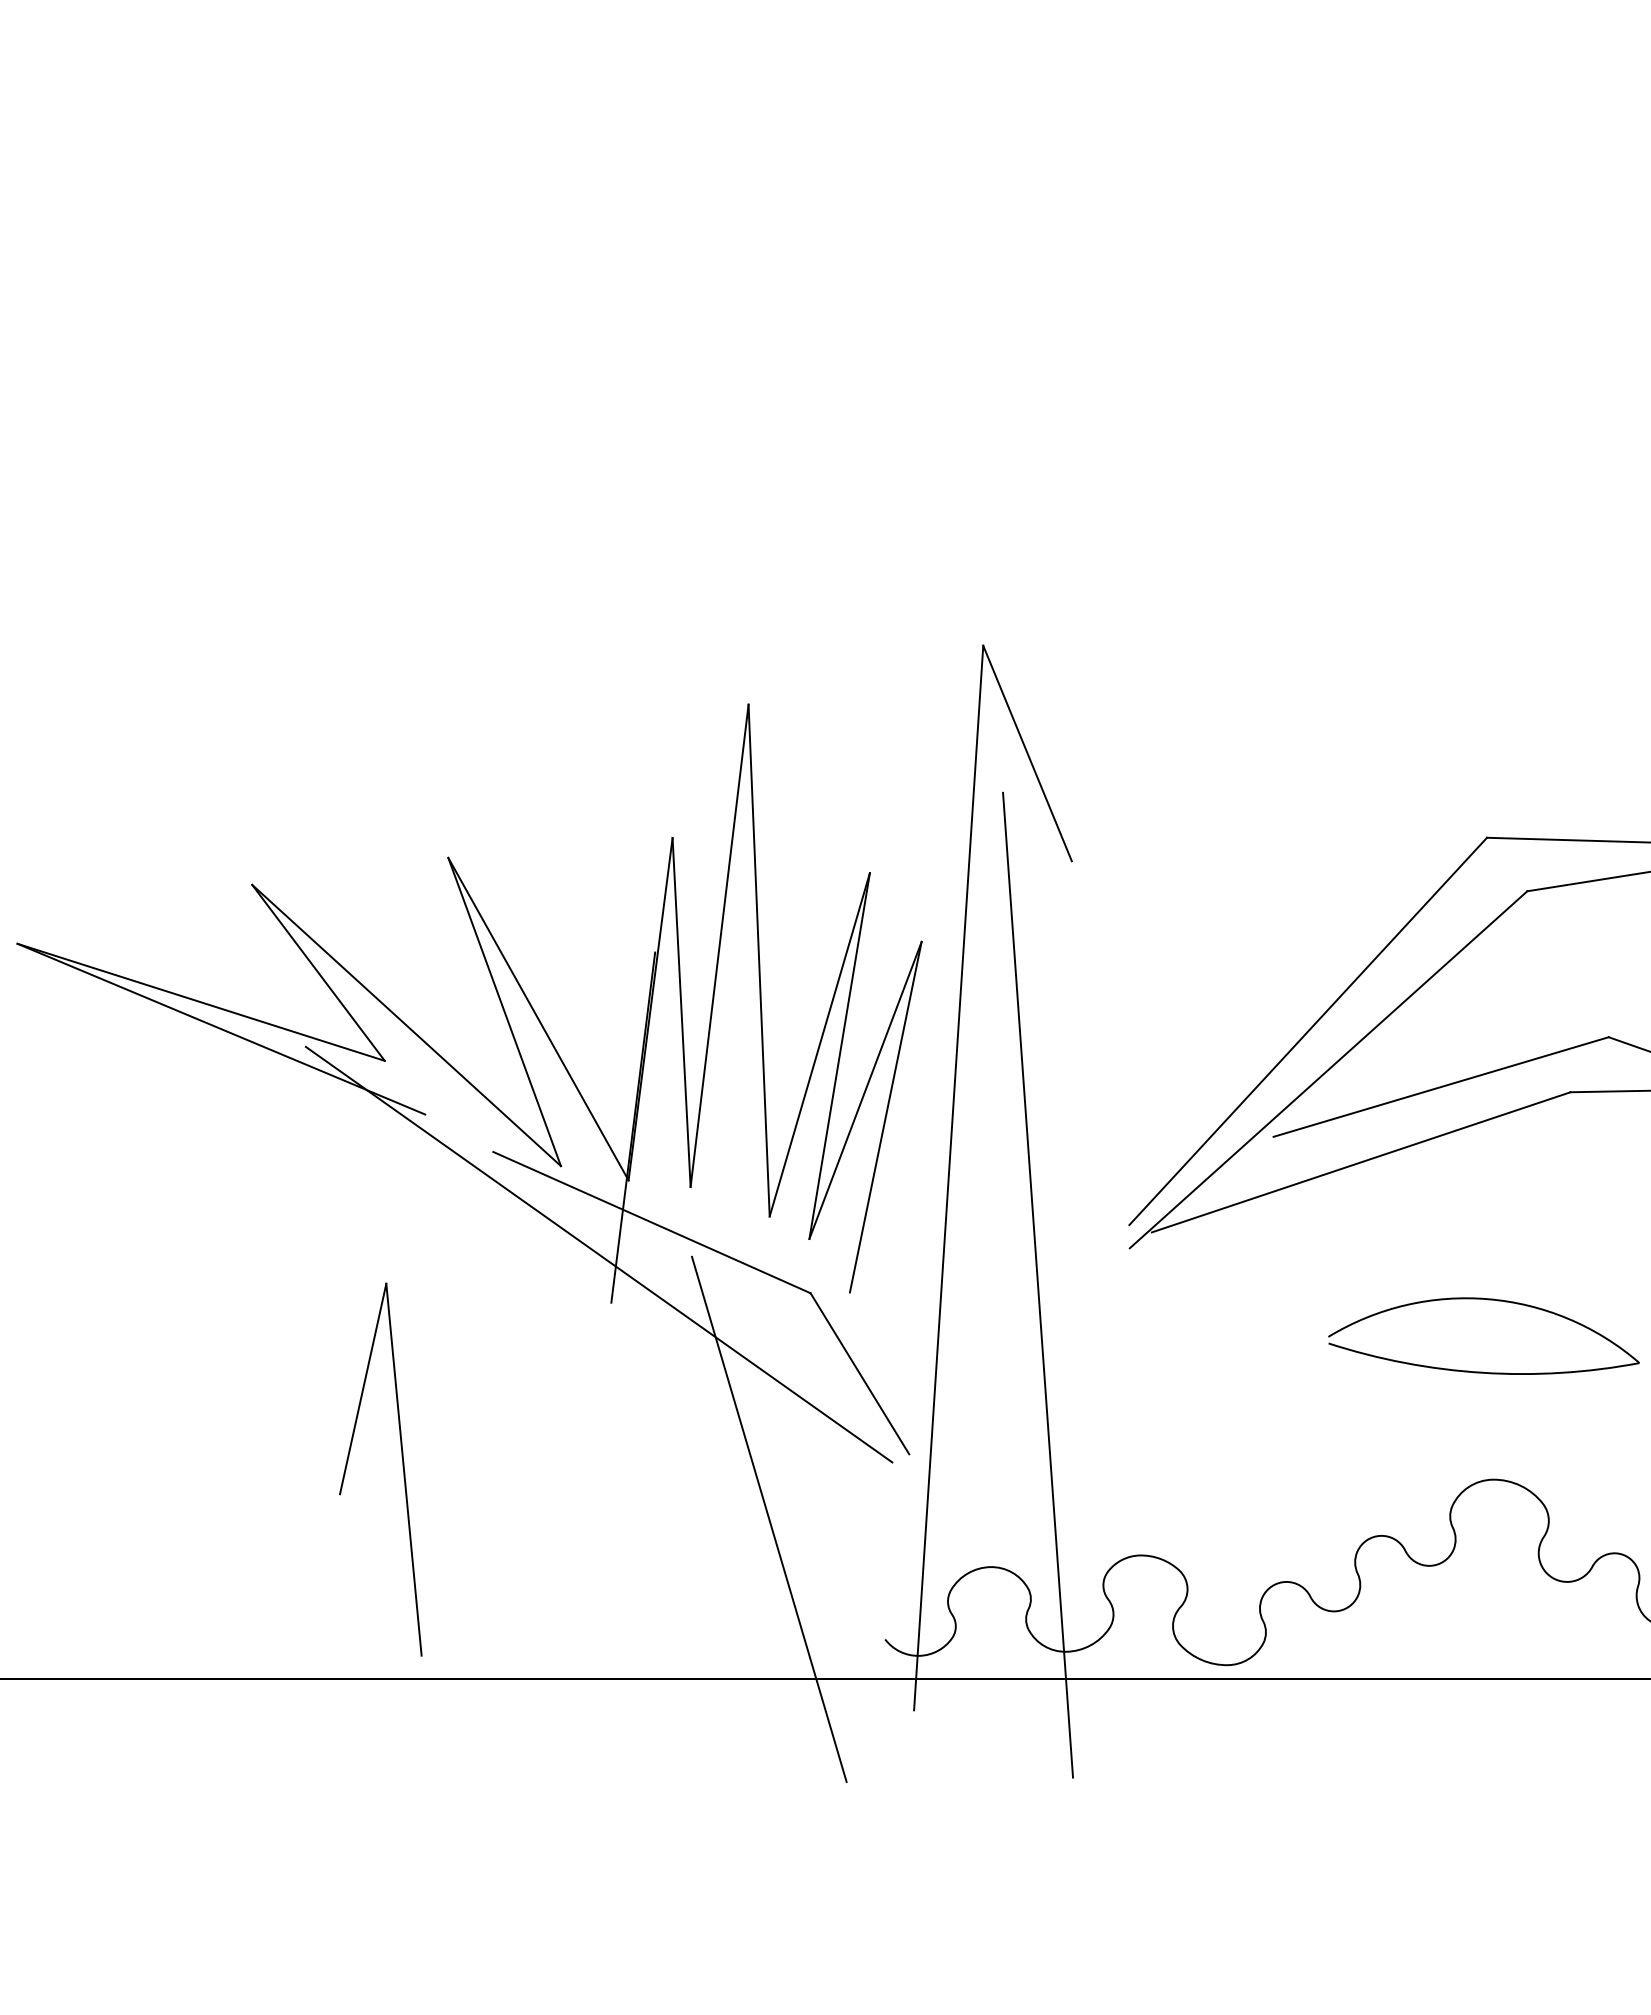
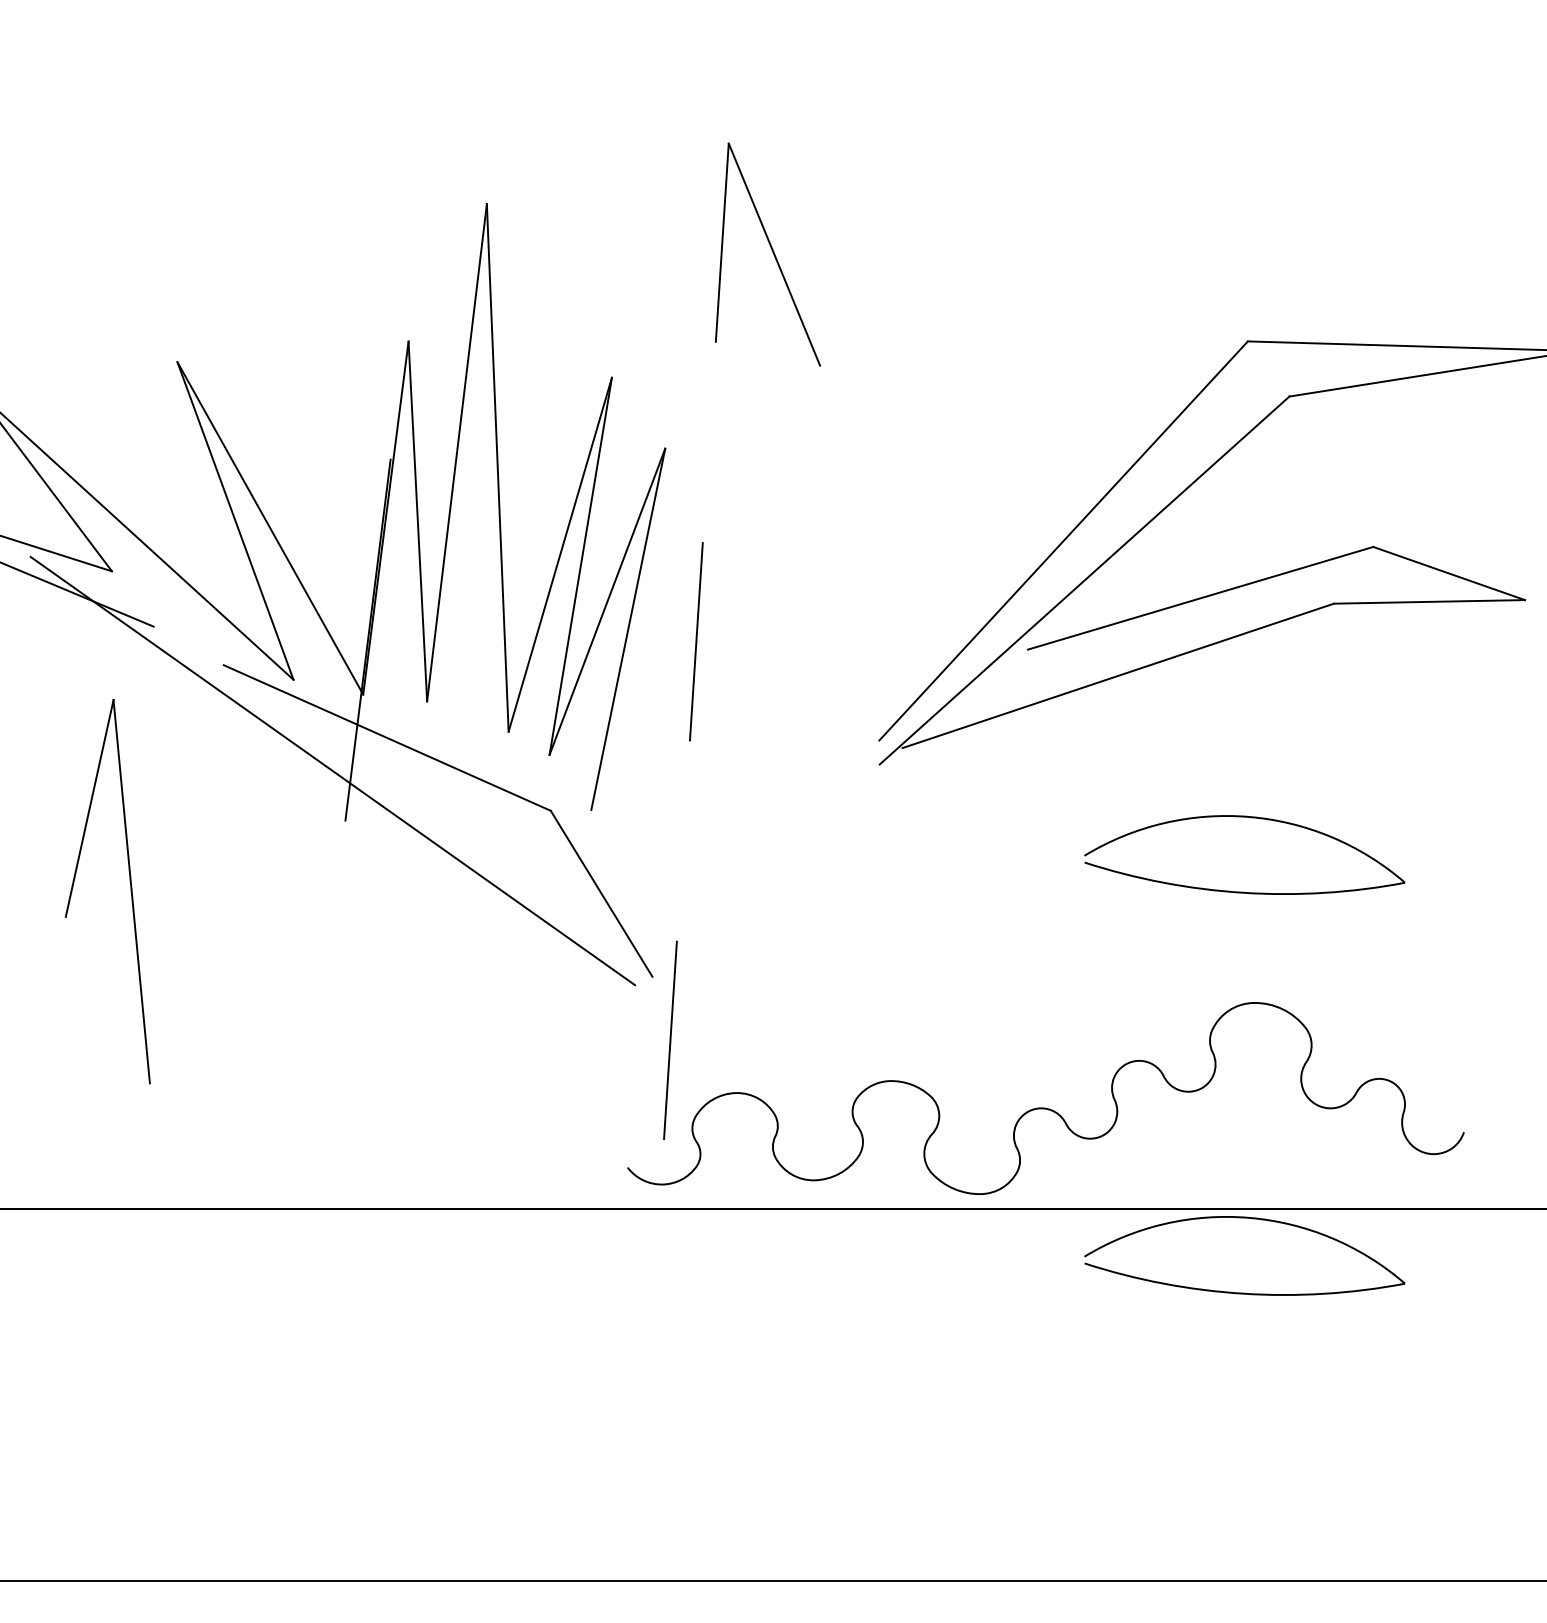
line: (948, 1178) -> (692, 692), solid -> dashed
line: (1038, 1284) -> (785, 801), removed
part: (402, 1467) -> (130, 889), moved
line: (768, 1519) -> (507, 1043), removed
part: (1487, 1689) -> (1248, 1219), added

